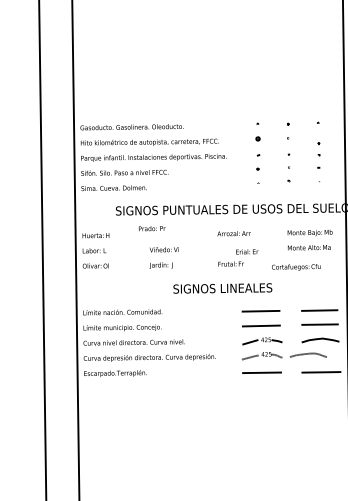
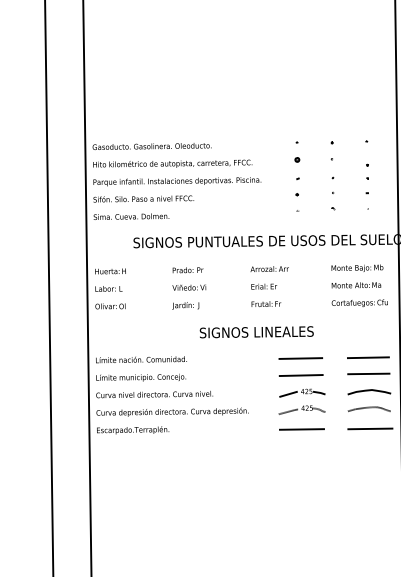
text: (152, 228) -> (188, 270), moved
text: (247, 251) -> (264, 286), moved
text: (296, 267) -> (360, 303), moved
curve: (307, 354) -> (368, 408), moved

